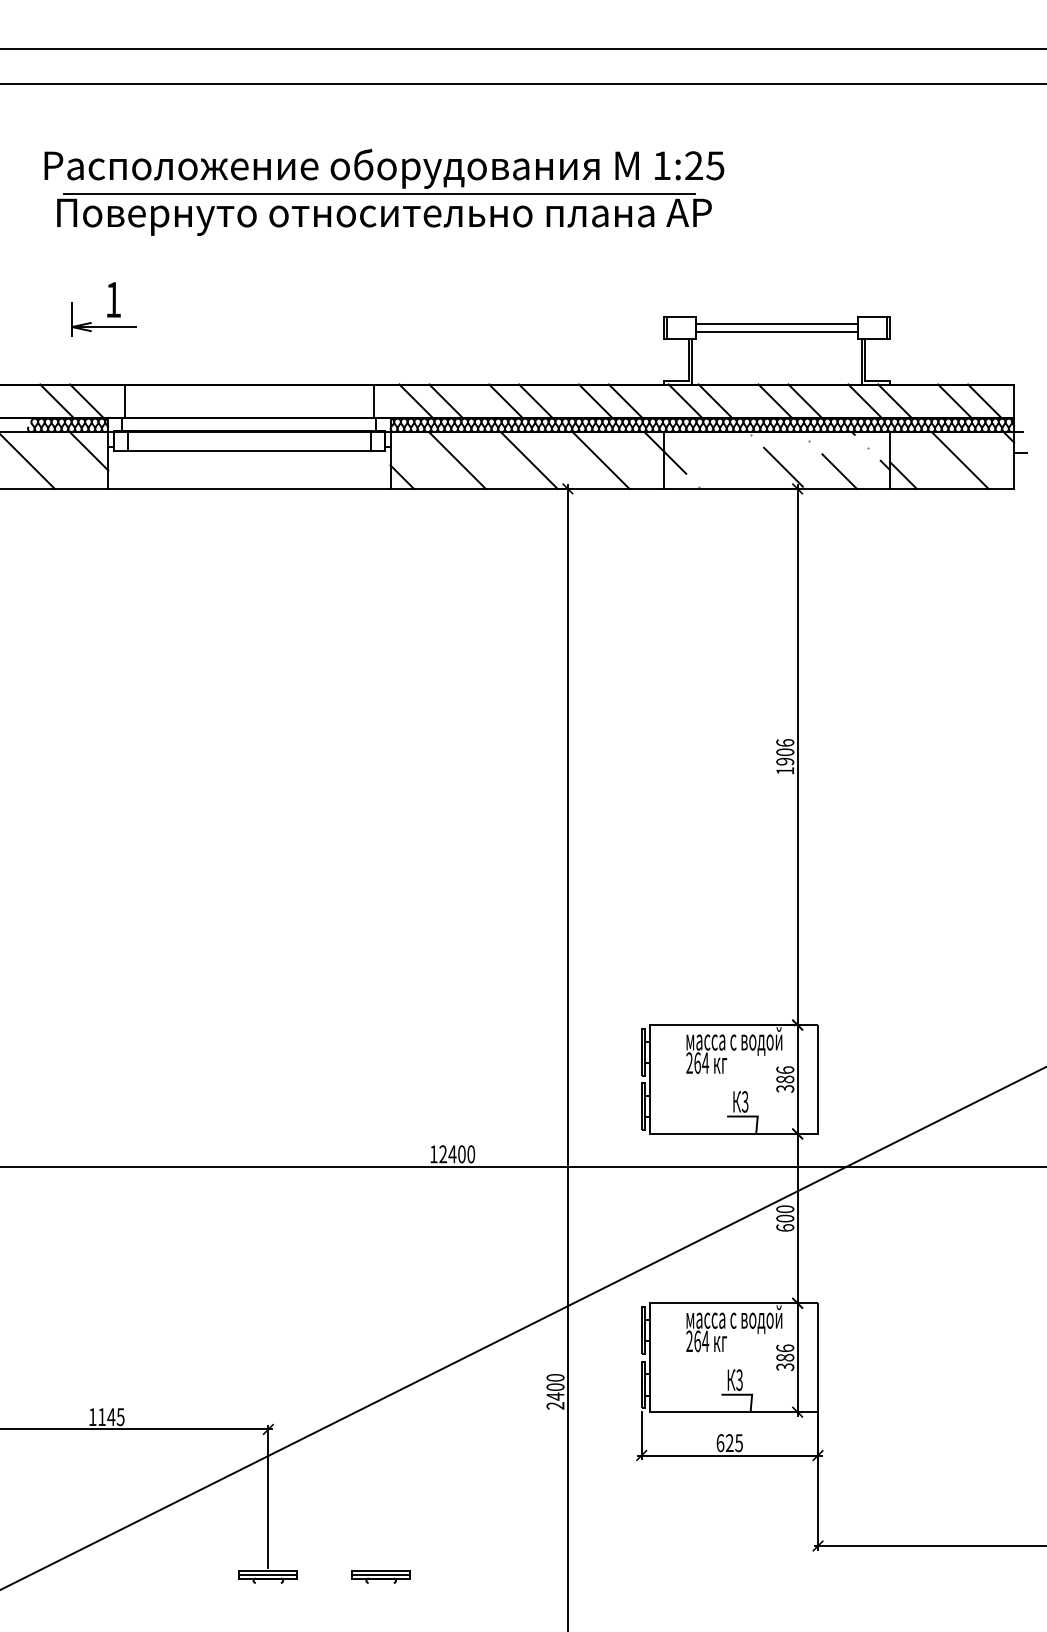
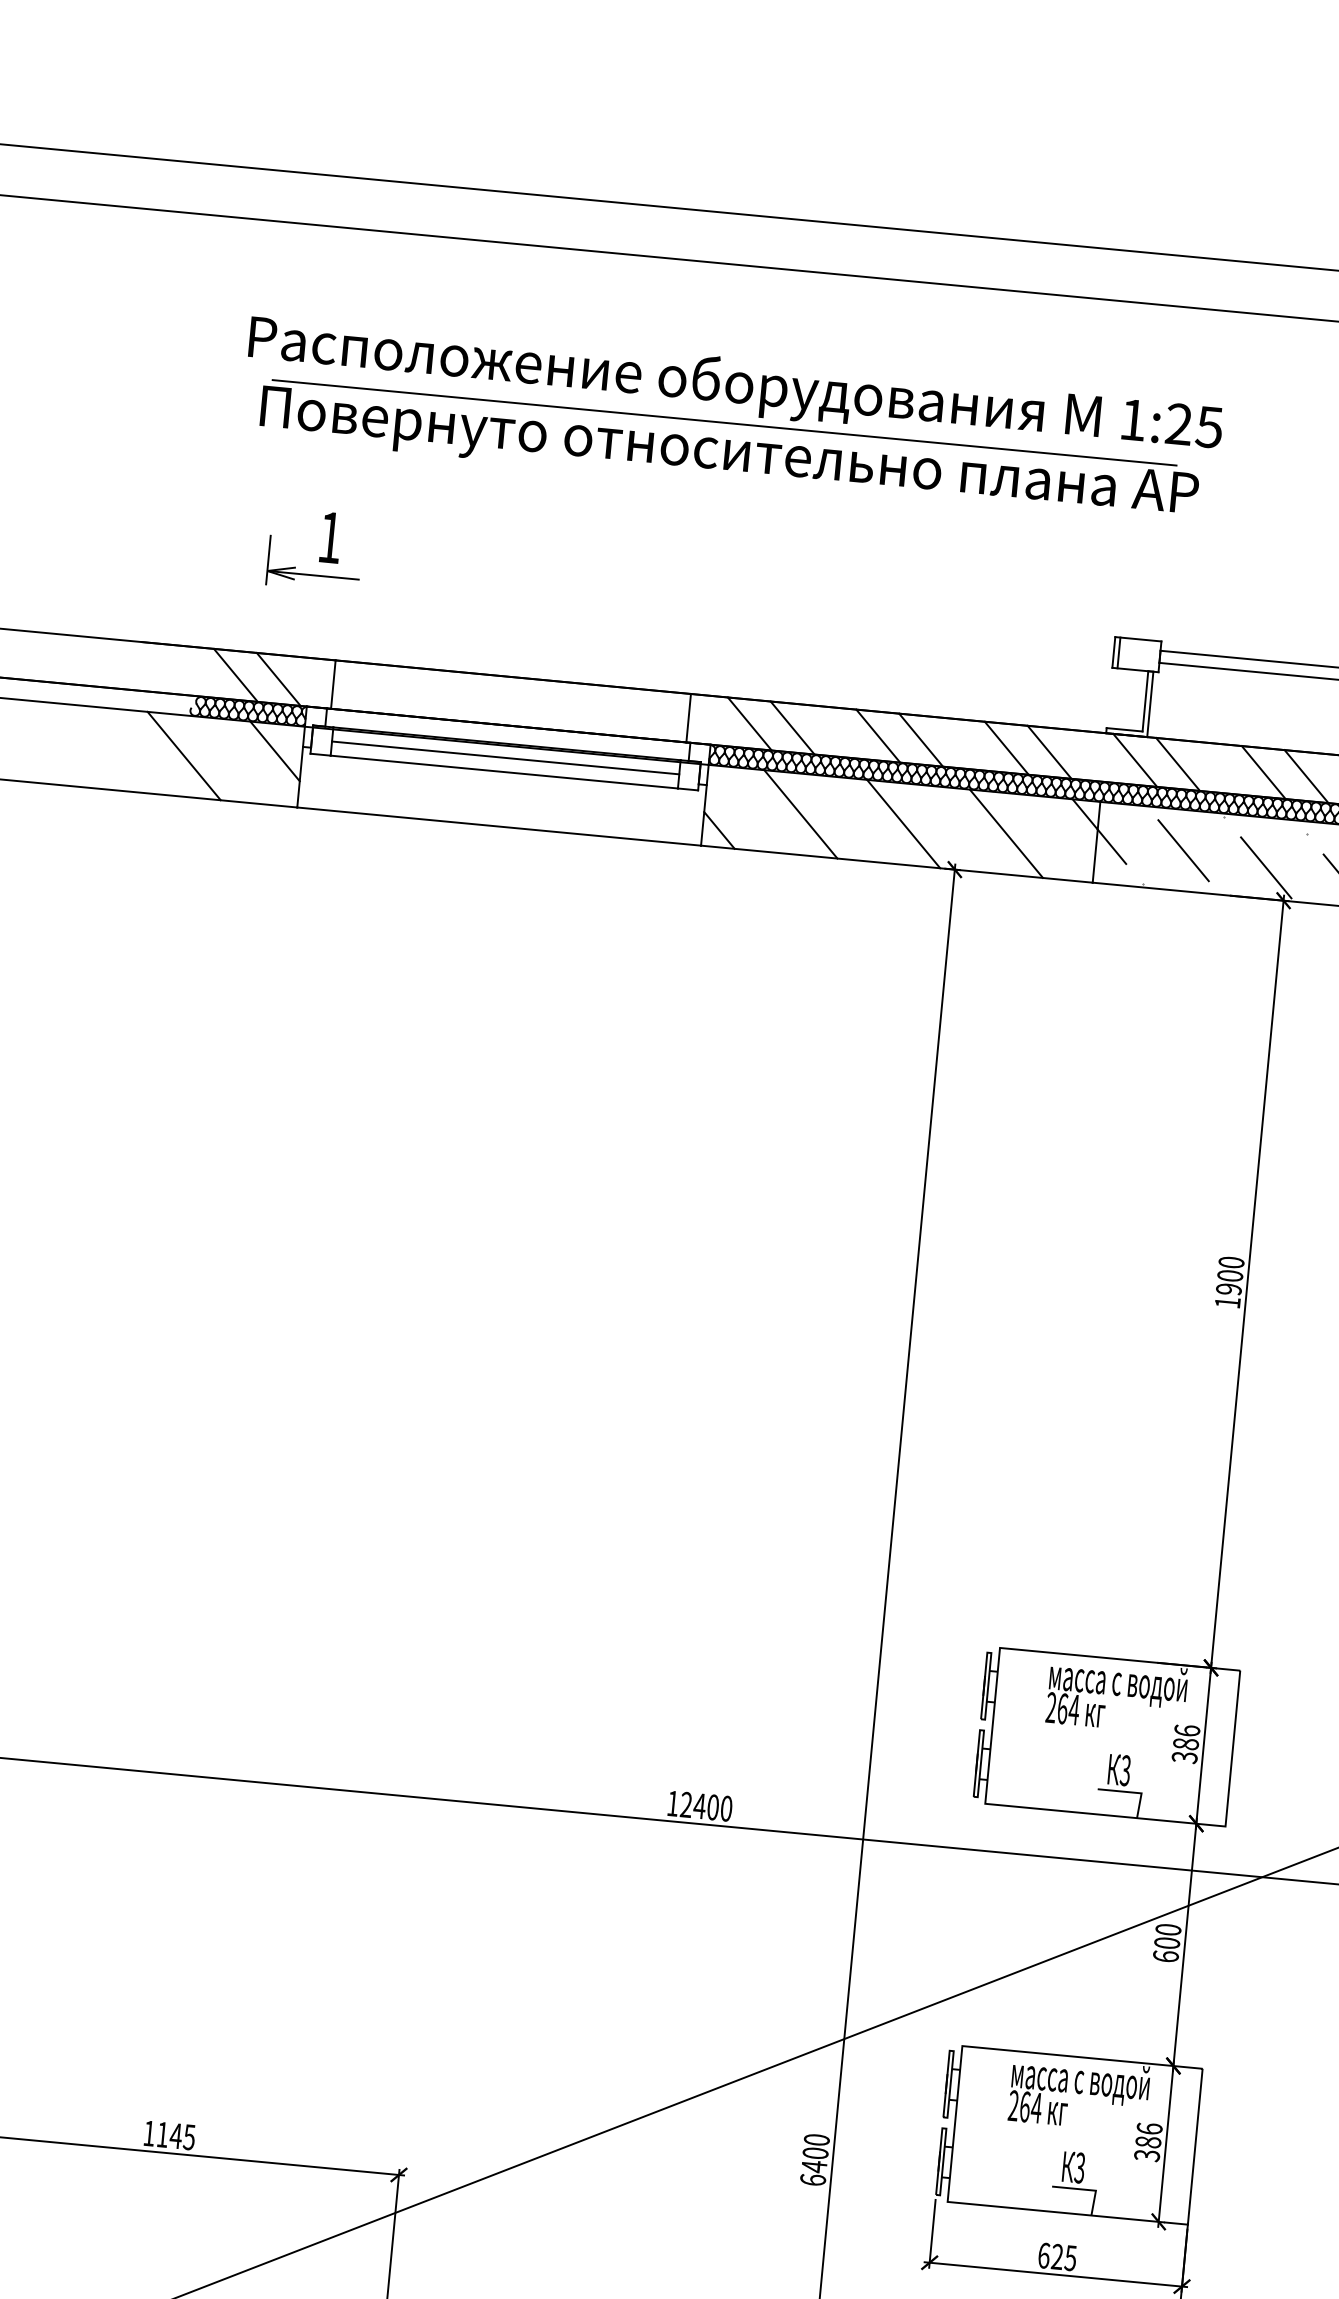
line: (249, 440) -> (505, 757), added
line: (724, 460) -> (1182, 850), added
text: (785, 742) -> (1231, 1261), 1906 -> 1900
text: (555, 1405) -> (813, 2179), 2400 -> 6400

